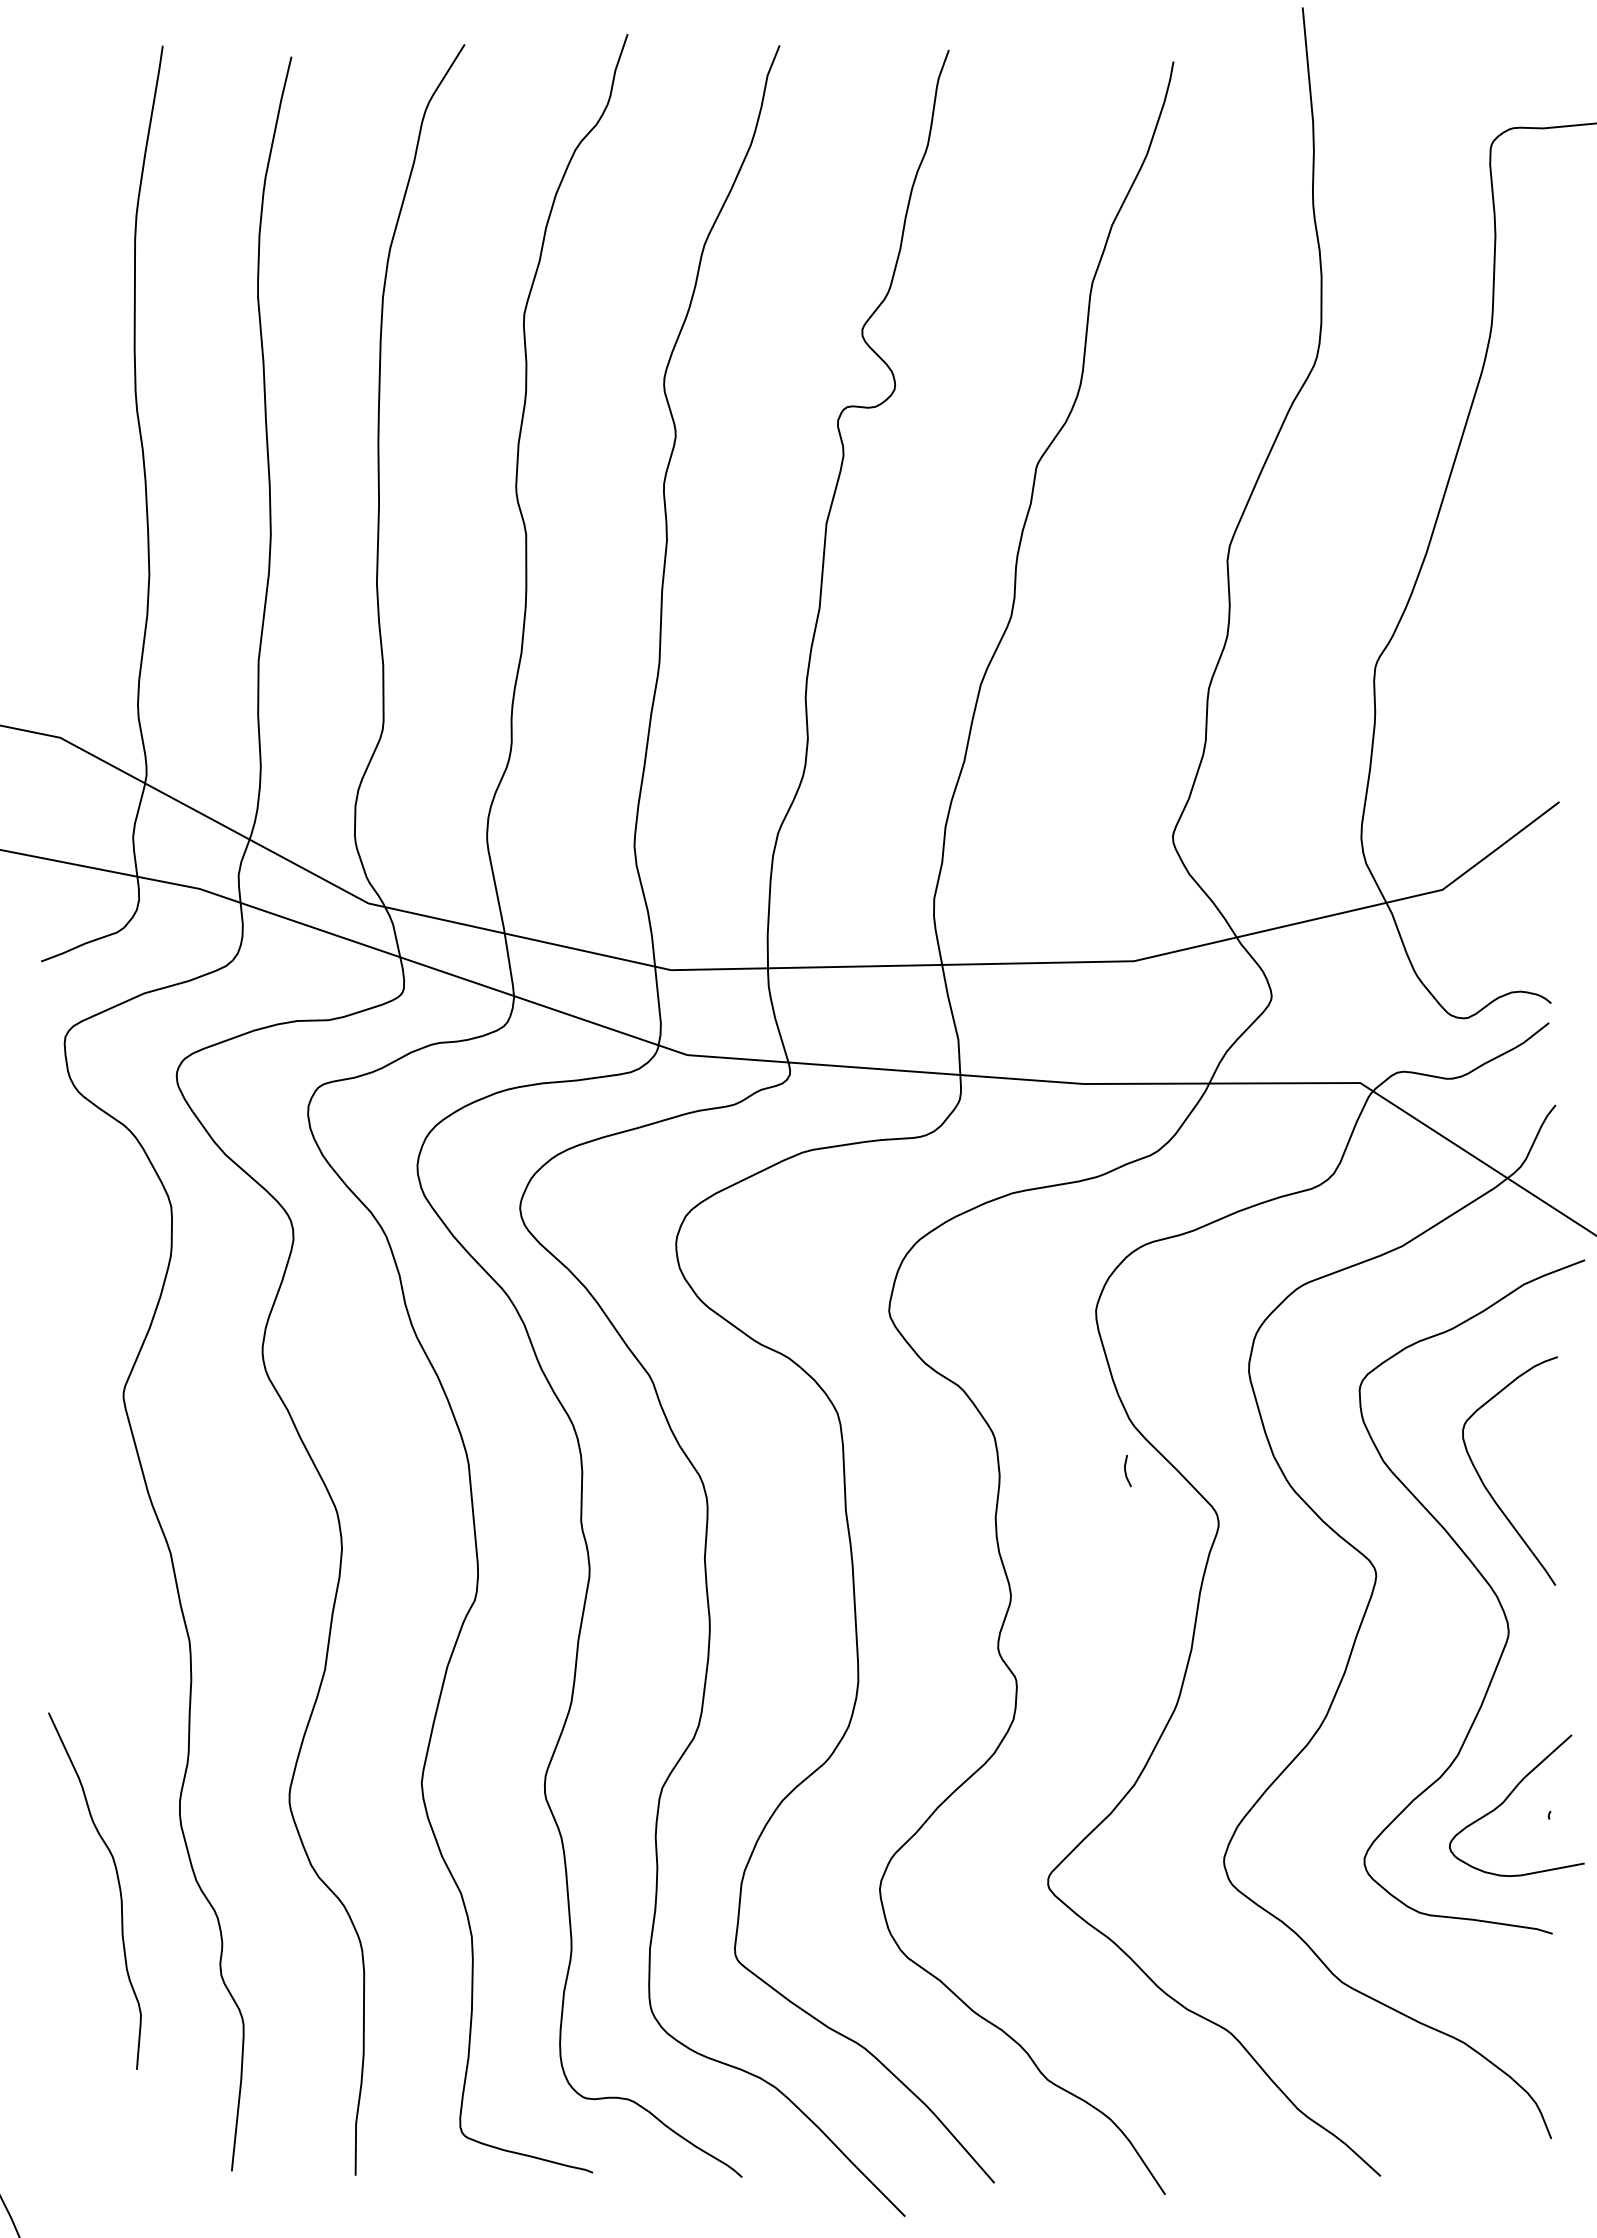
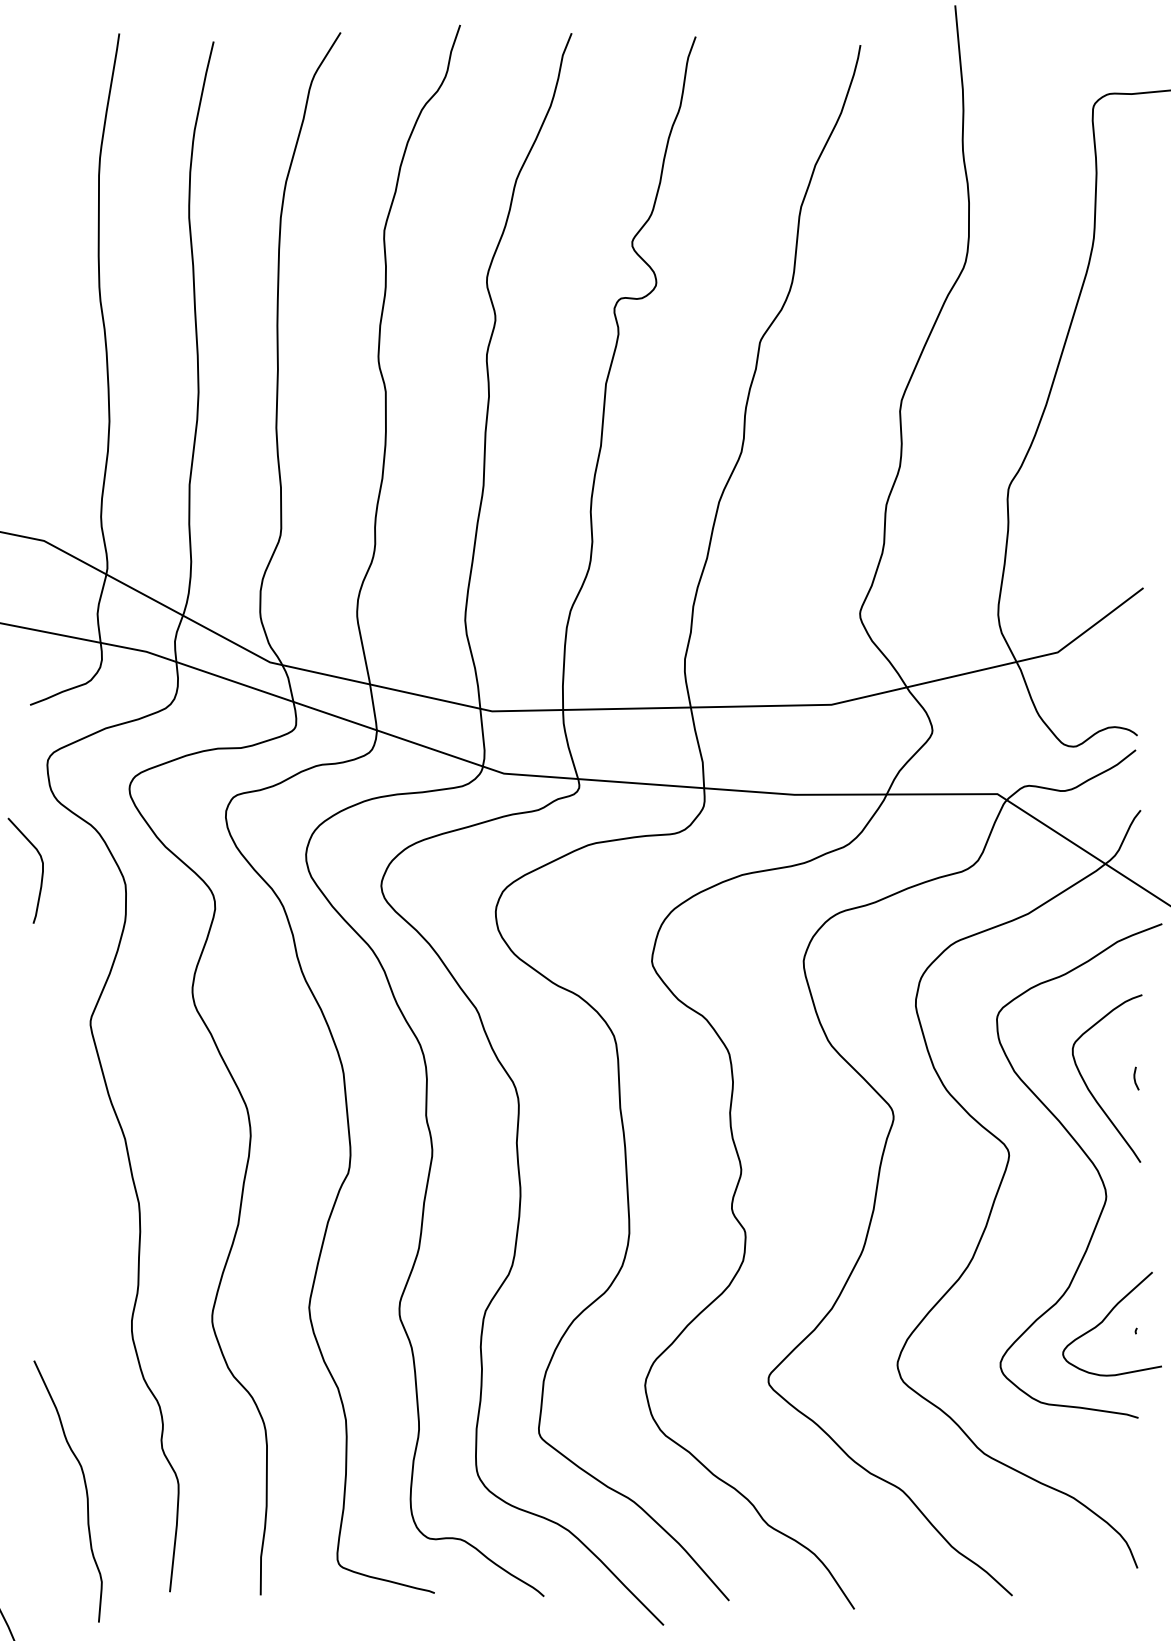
curve: (57, 1187) -> (42, 870), added
line: (1126, 1471) -> (1135, 1078), moved
curve: (118, 1886) -> (85, 1488), moved

